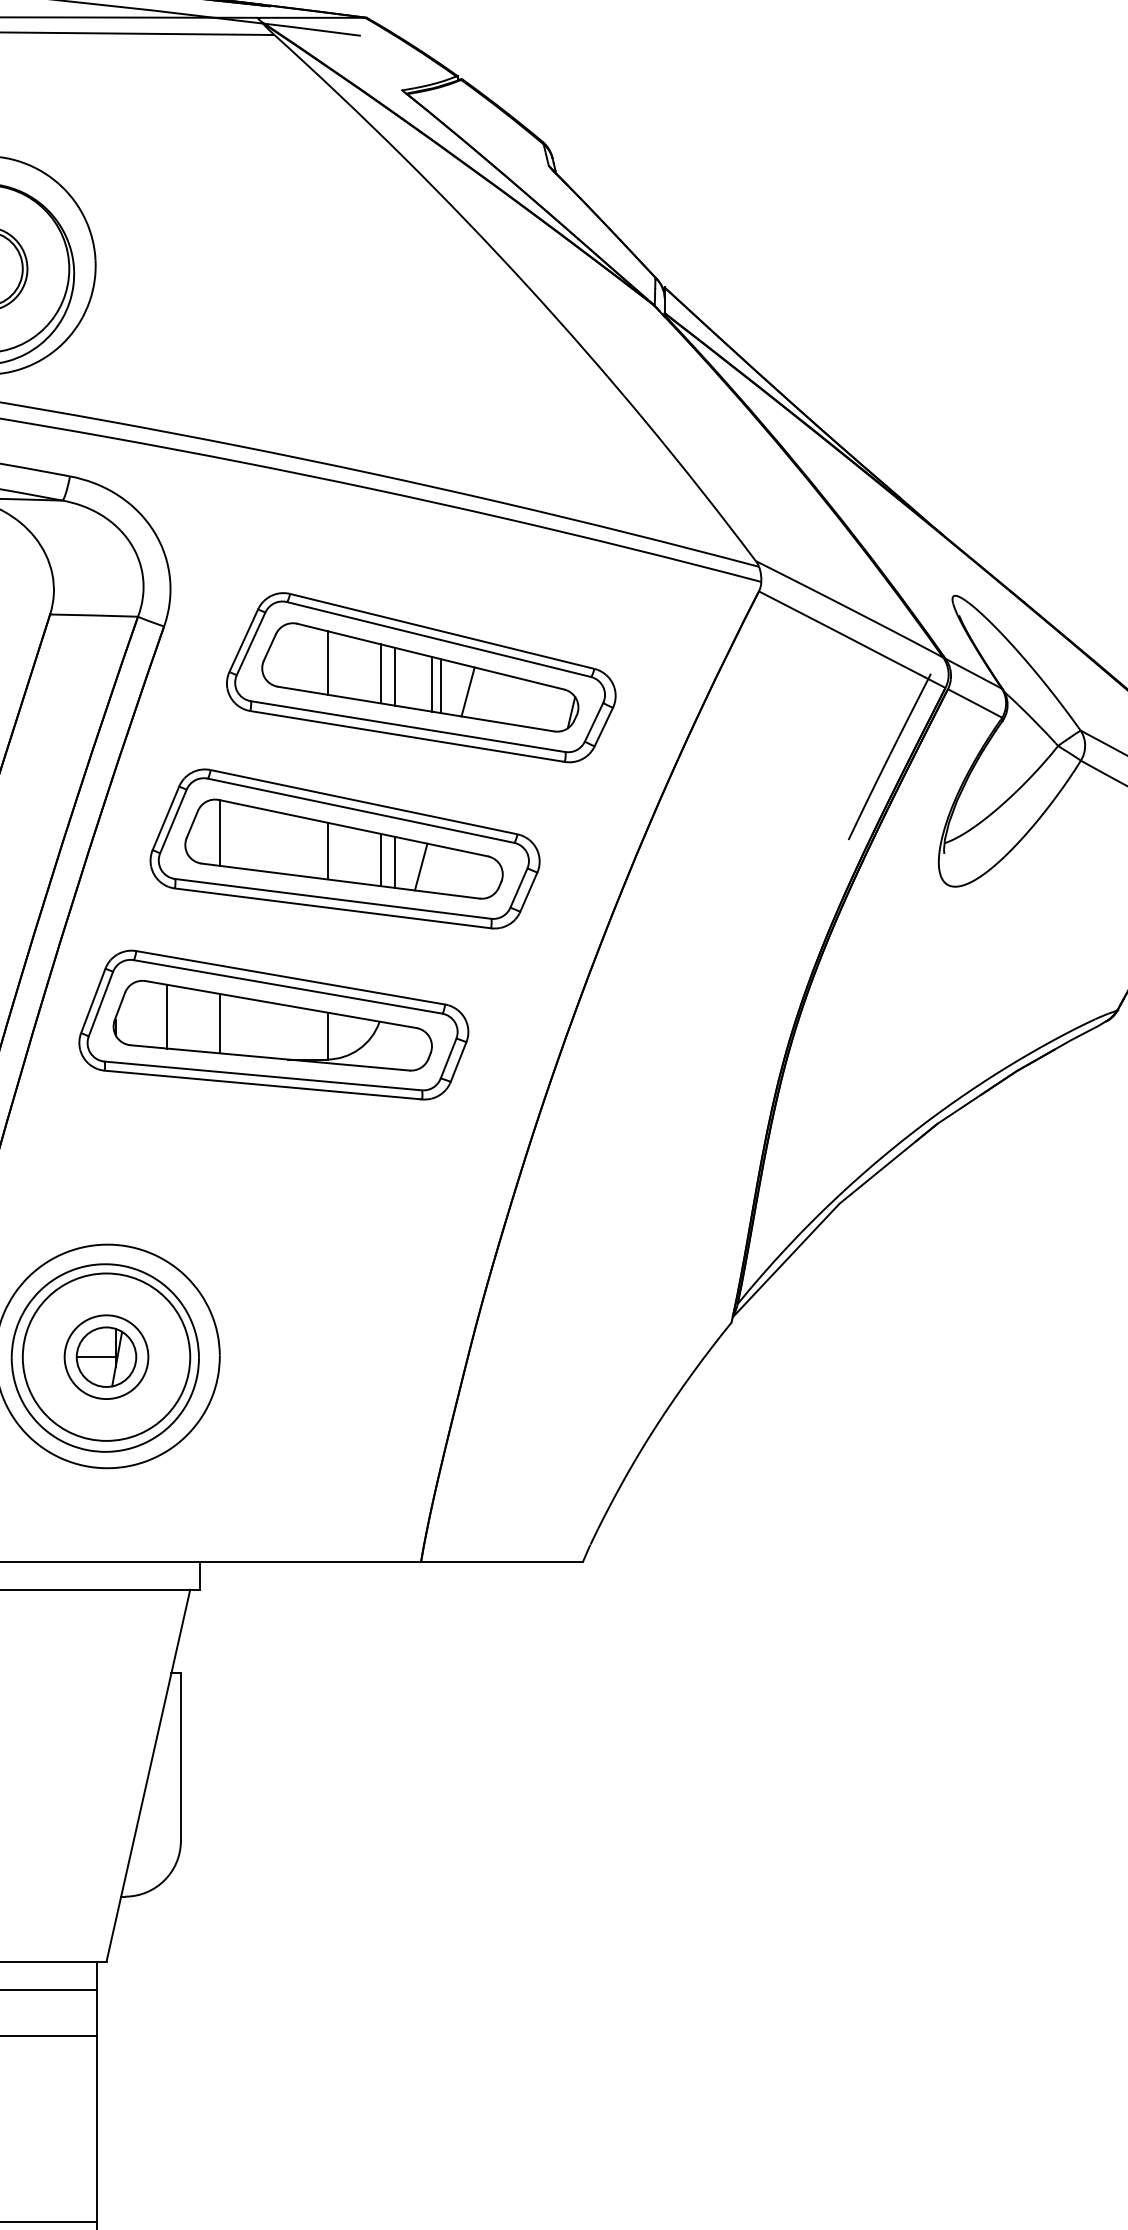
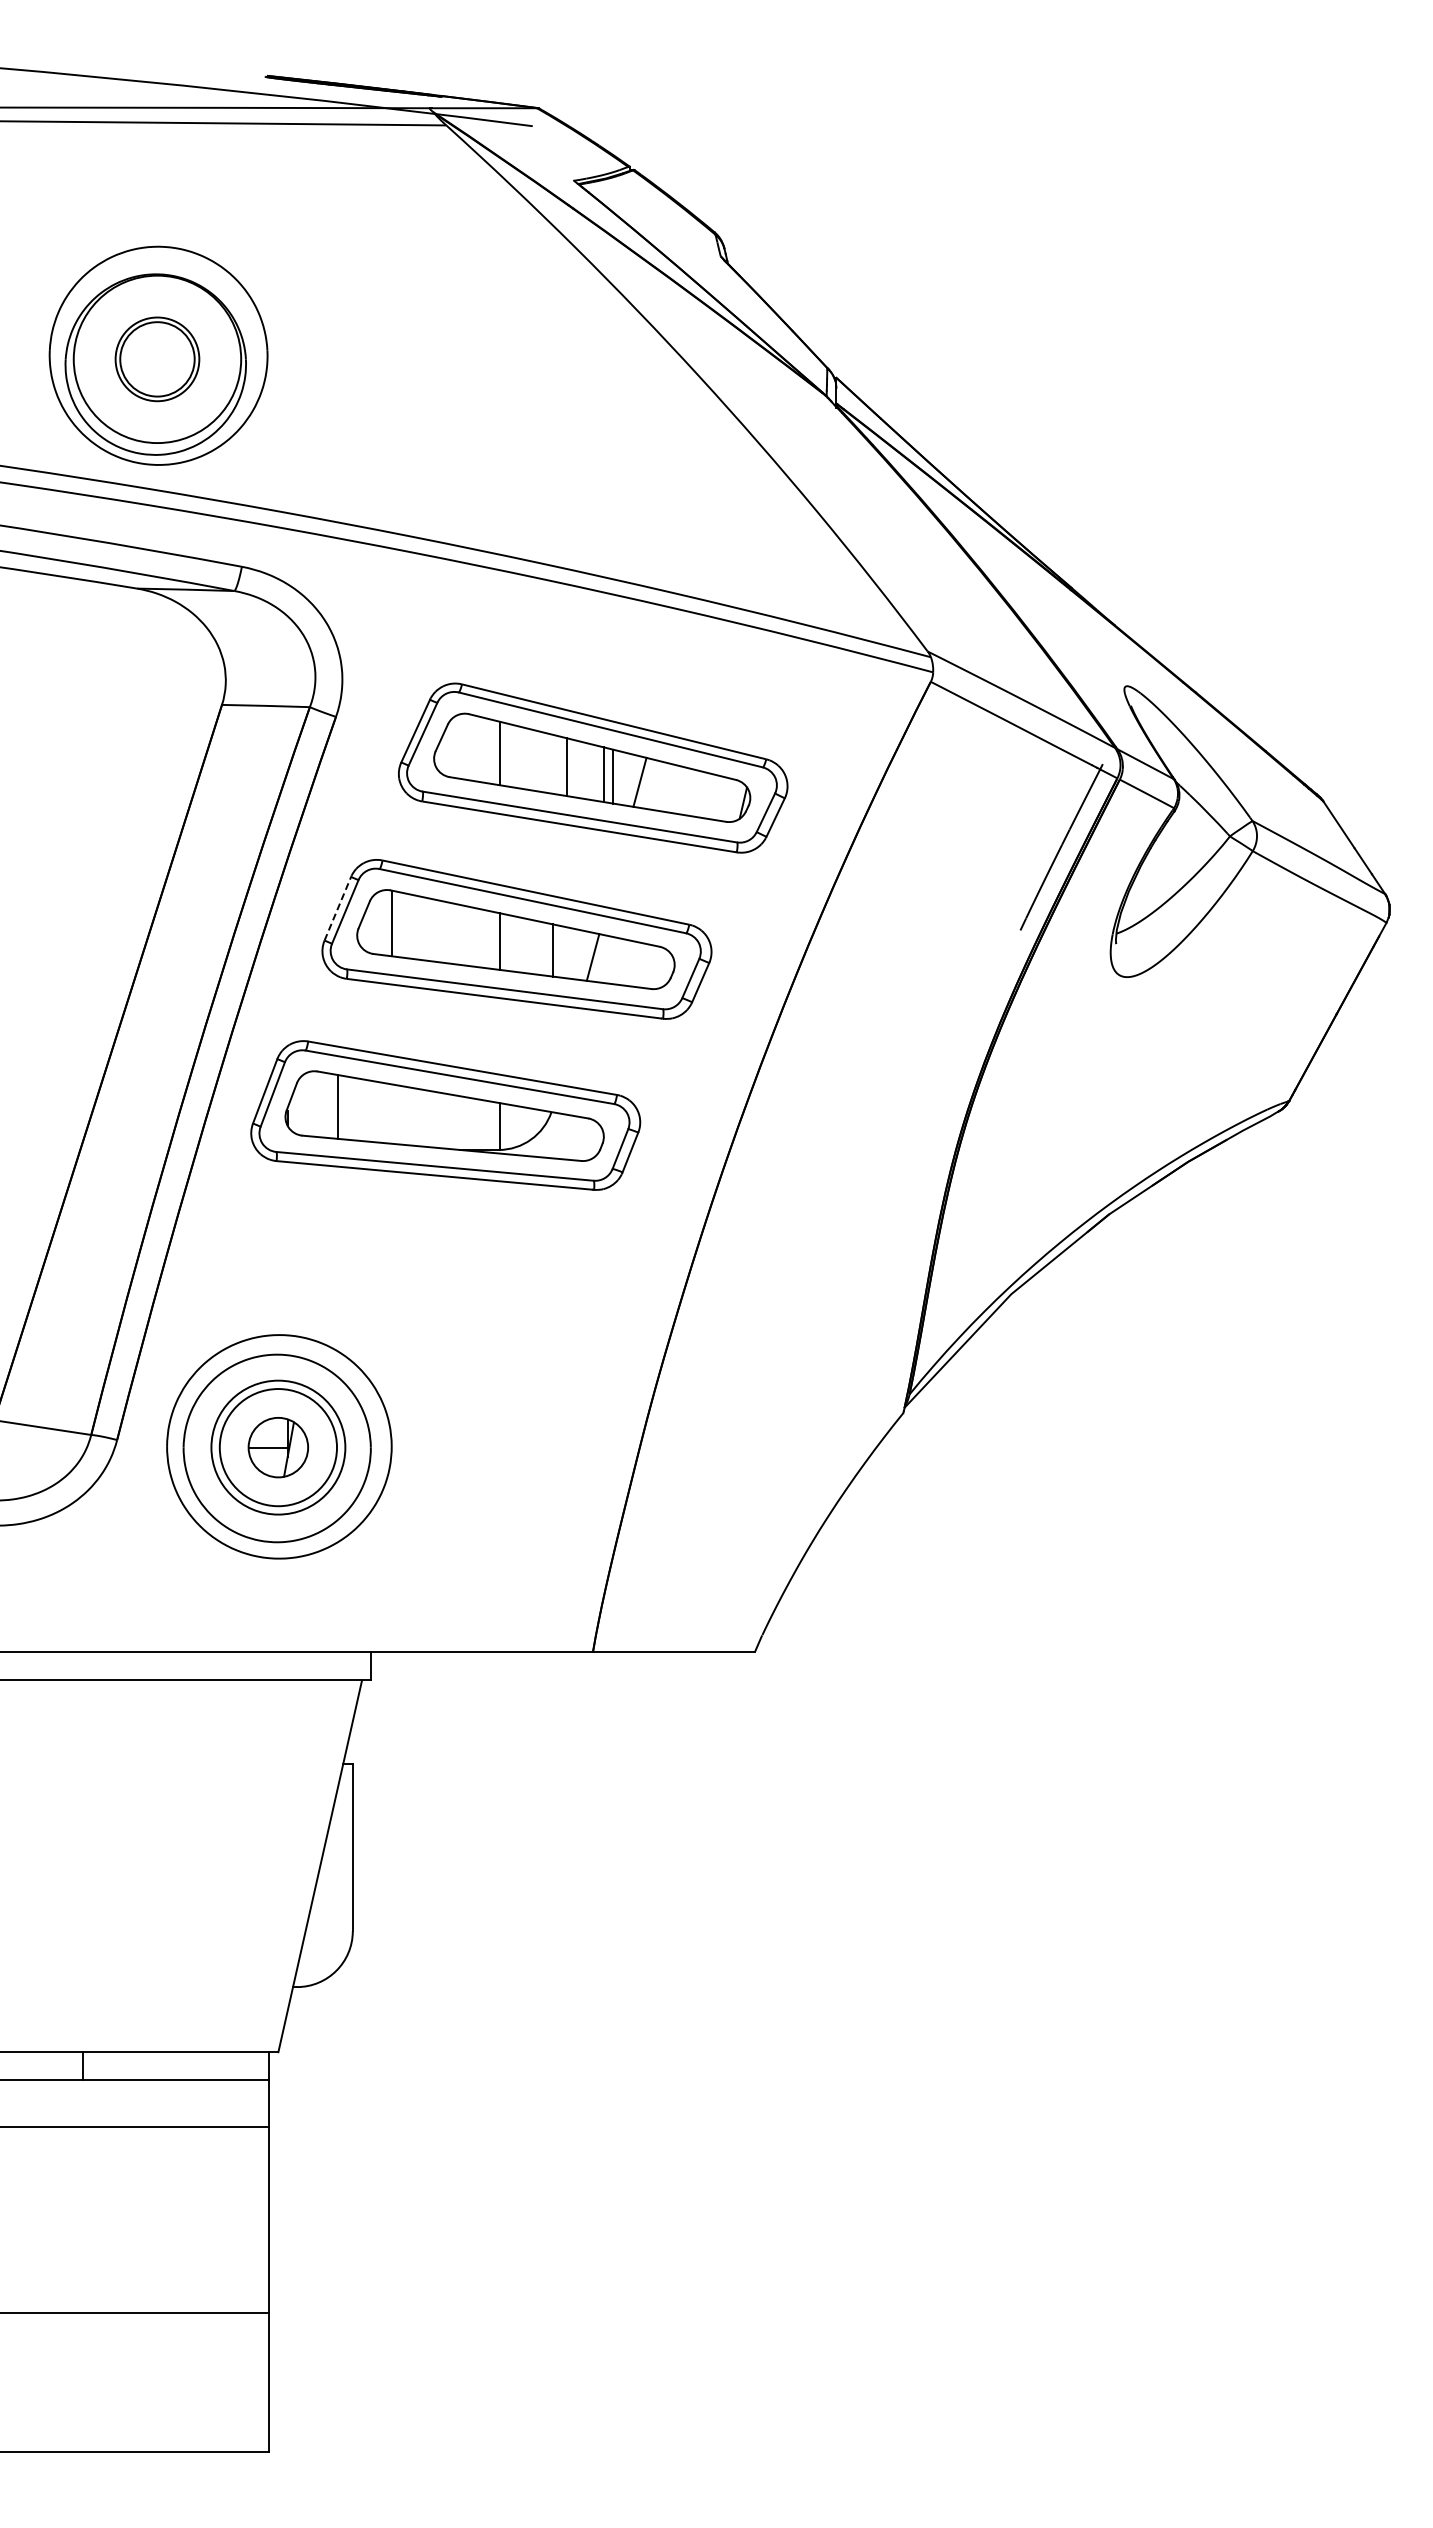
line: (381, 673) -> (553, 763), removed
line: (166, 818) -> (338, 908), solid -> dashed
line: (394, 862) -> (566, 952), removed
line: (220, 1023) -> (392, 1113), removed
circle: (106, 1357) -> (278, 1447), size x0.7
circle: (106, 1357) -> (278, 1447), size x1.6

